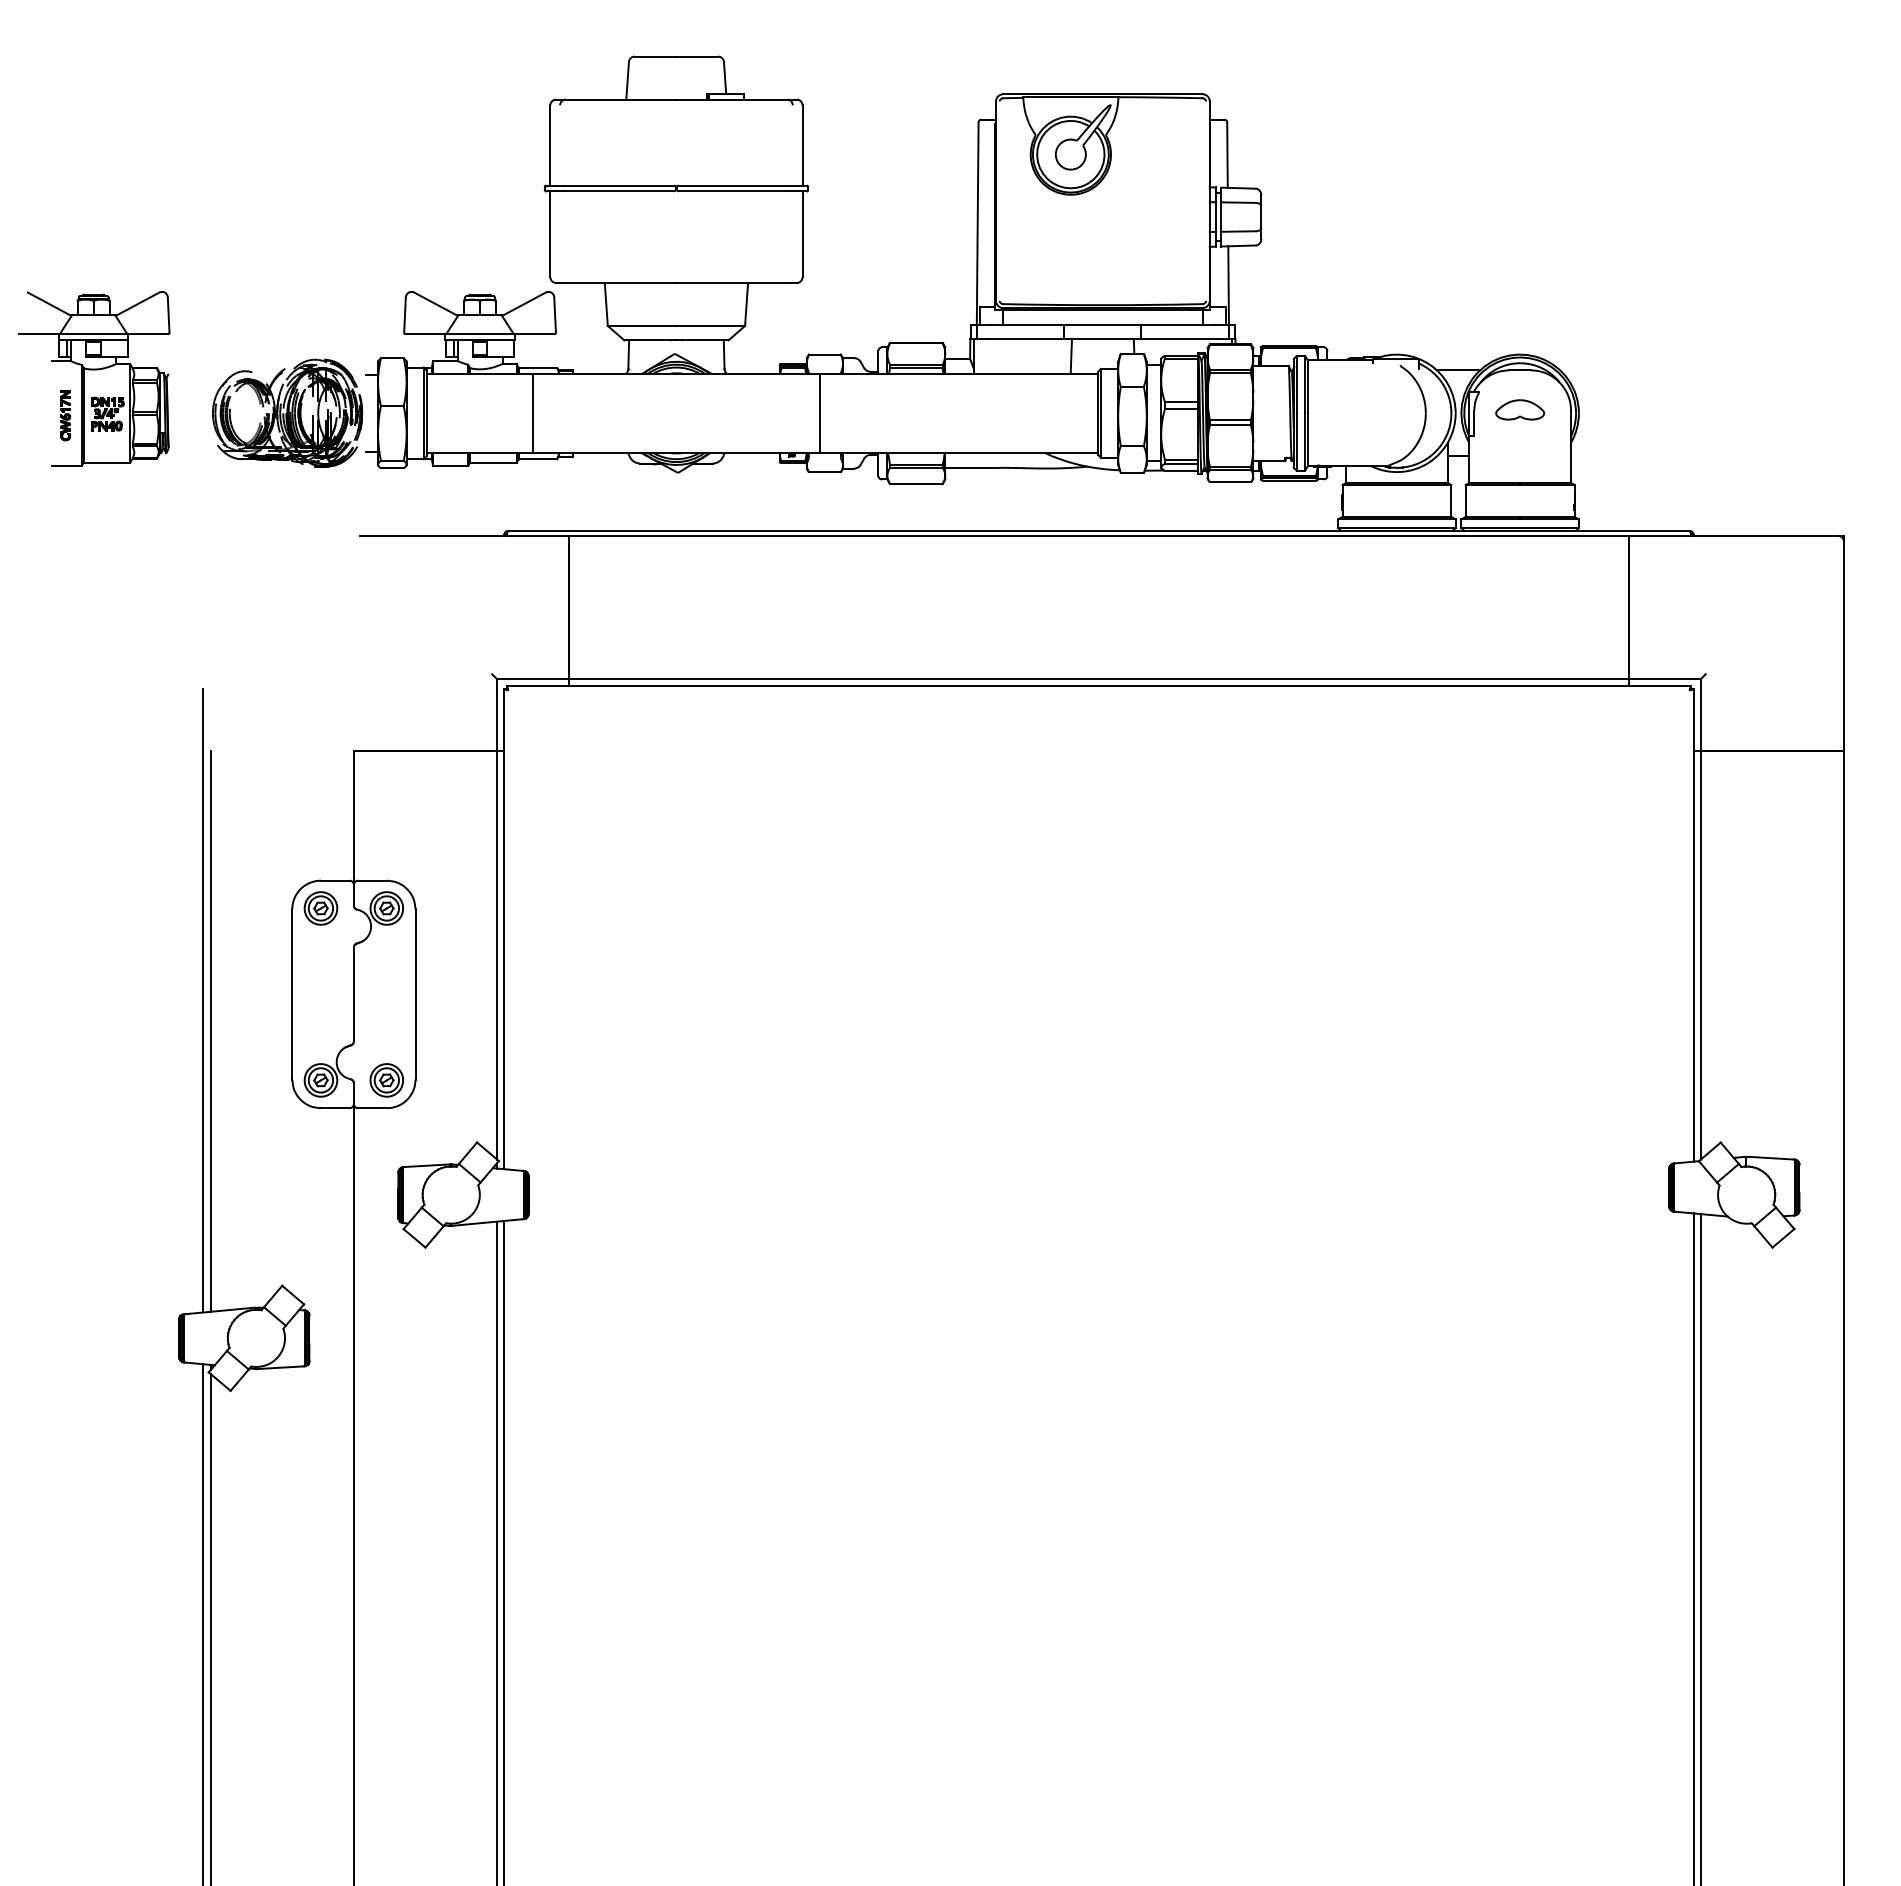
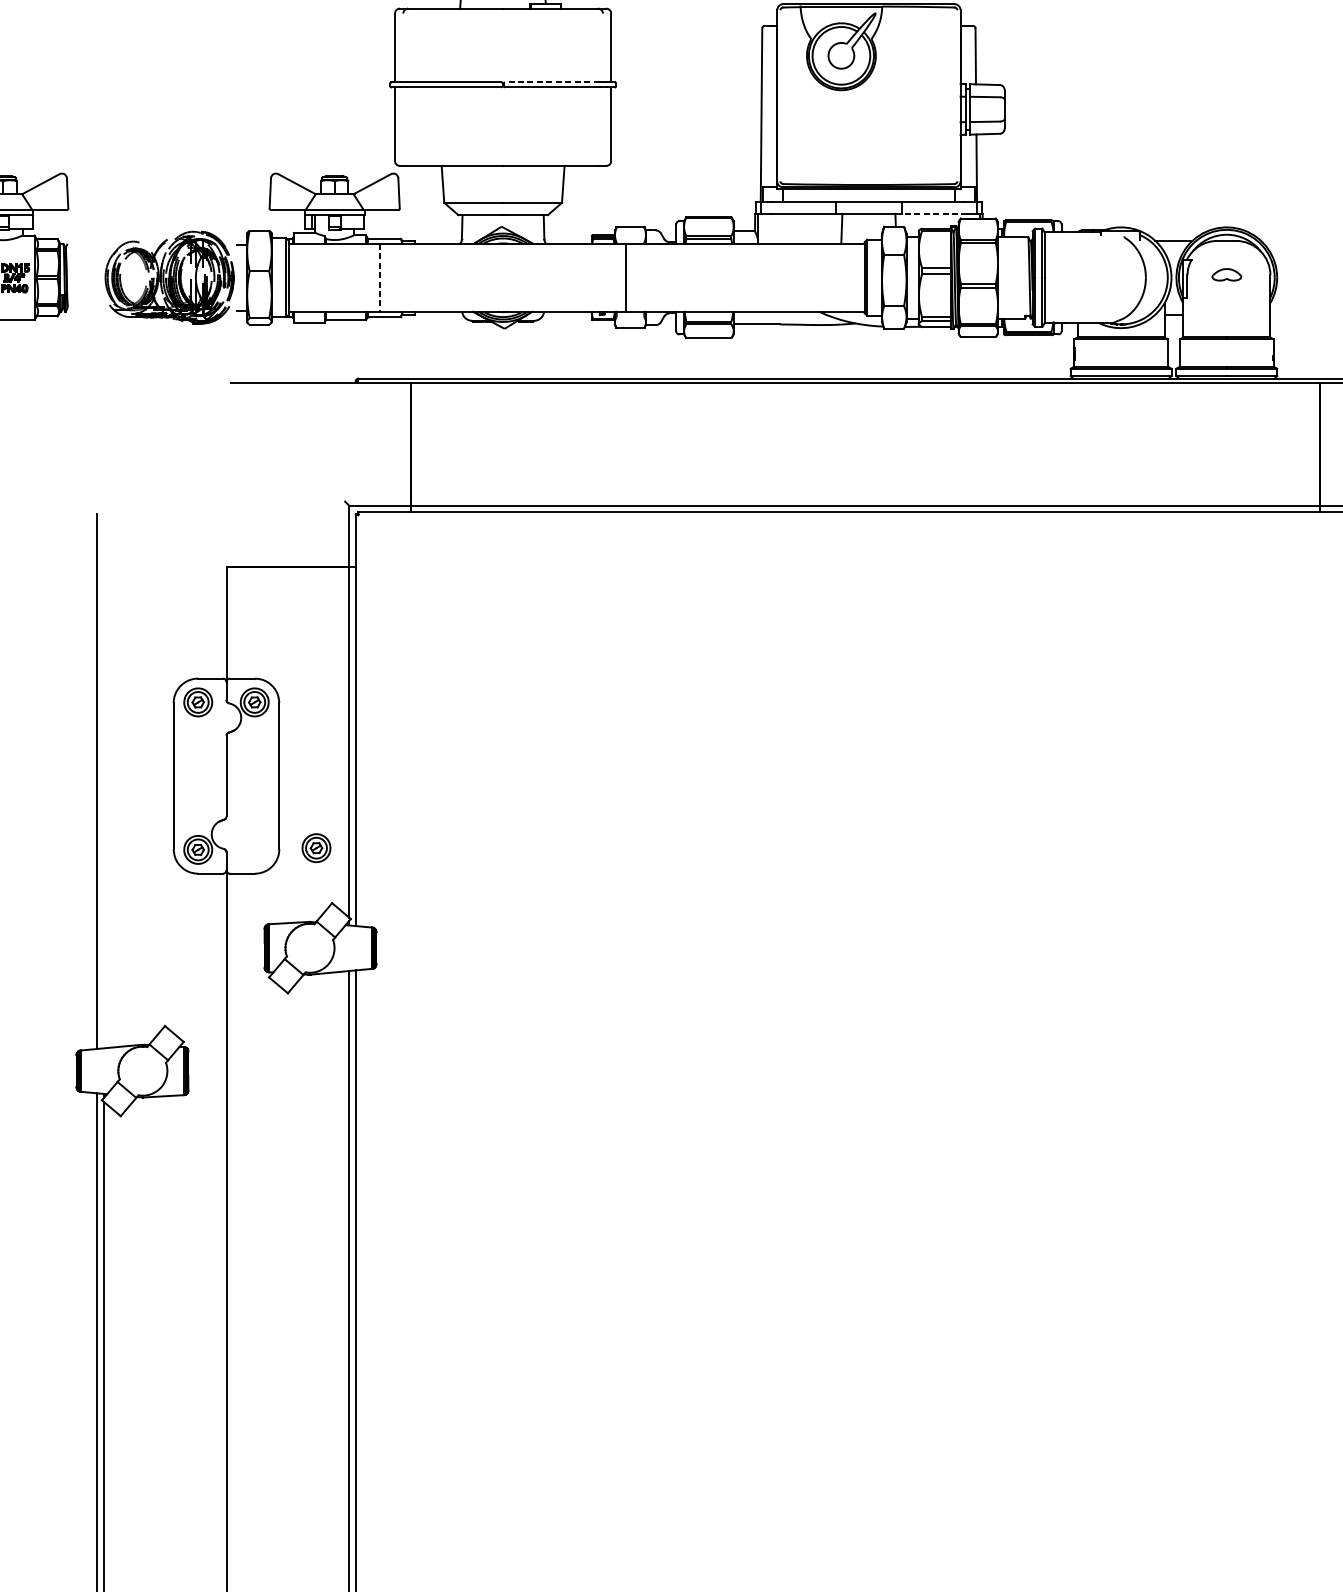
line: (733, 185) -> (552, 82), solid -> dashed
line: (1175, 338) -> (931, 213), solid -> dashed
part: (1520, 409) -> (1227, 274), size x0.7
line: (533, 413) -> (380, 277), solid -> dashed
line: (210, 1030) -> (103, 807), removed
part: (386, 1080) -> (316, 848), moved

